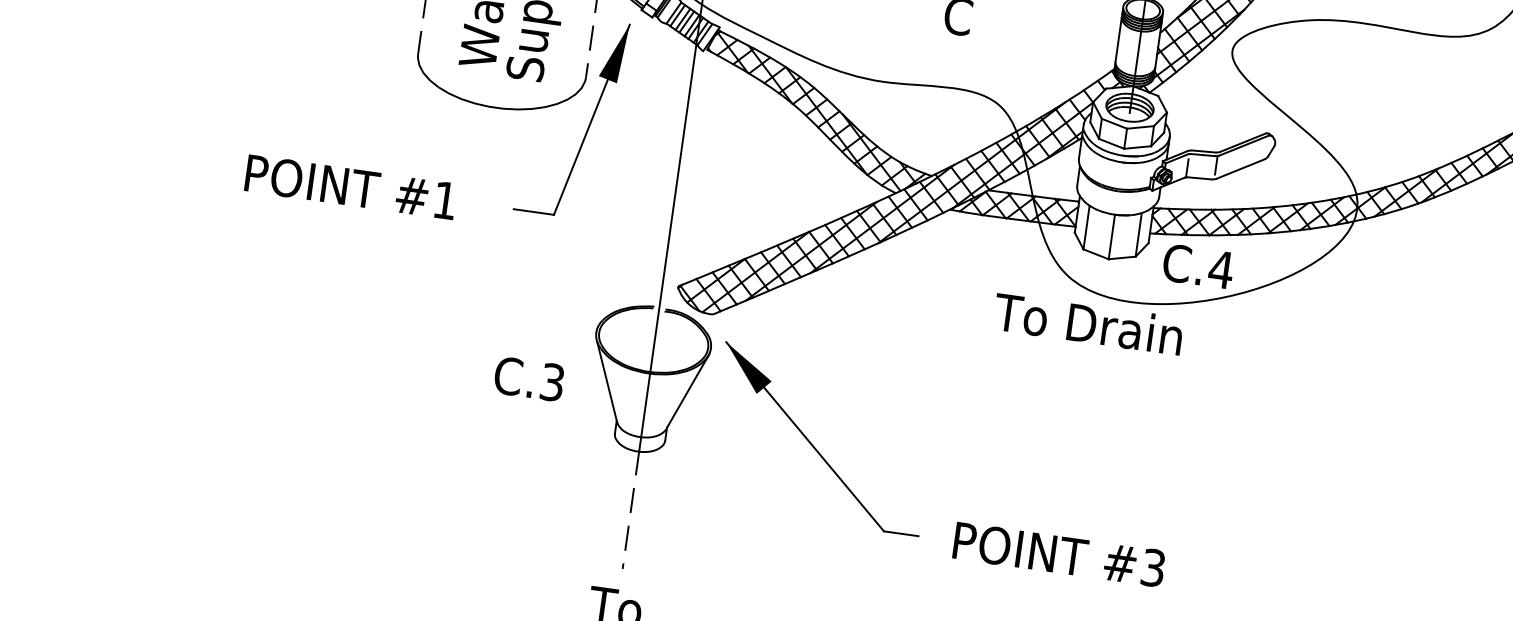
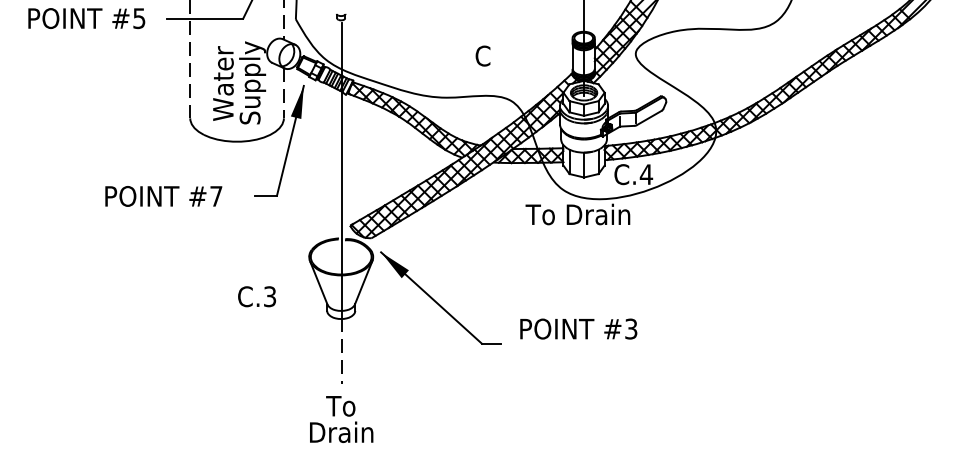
text: (445, 200) -> (216, 196), #1 -> #7
text: (528, 378) -> (256, 296), moved
text: (1058, 553) -> (578, 328), moved

